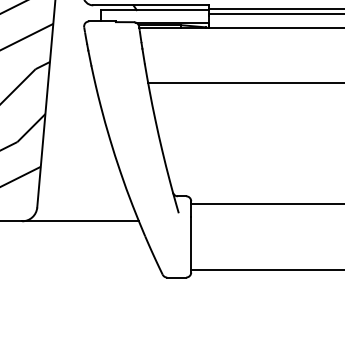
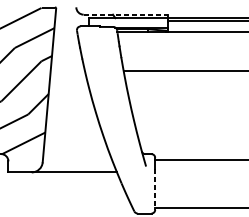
line: (151, 5) -> (126, 14), solid -> dashed
line: (191, 244) -> (155, 189), solid -> dashed

